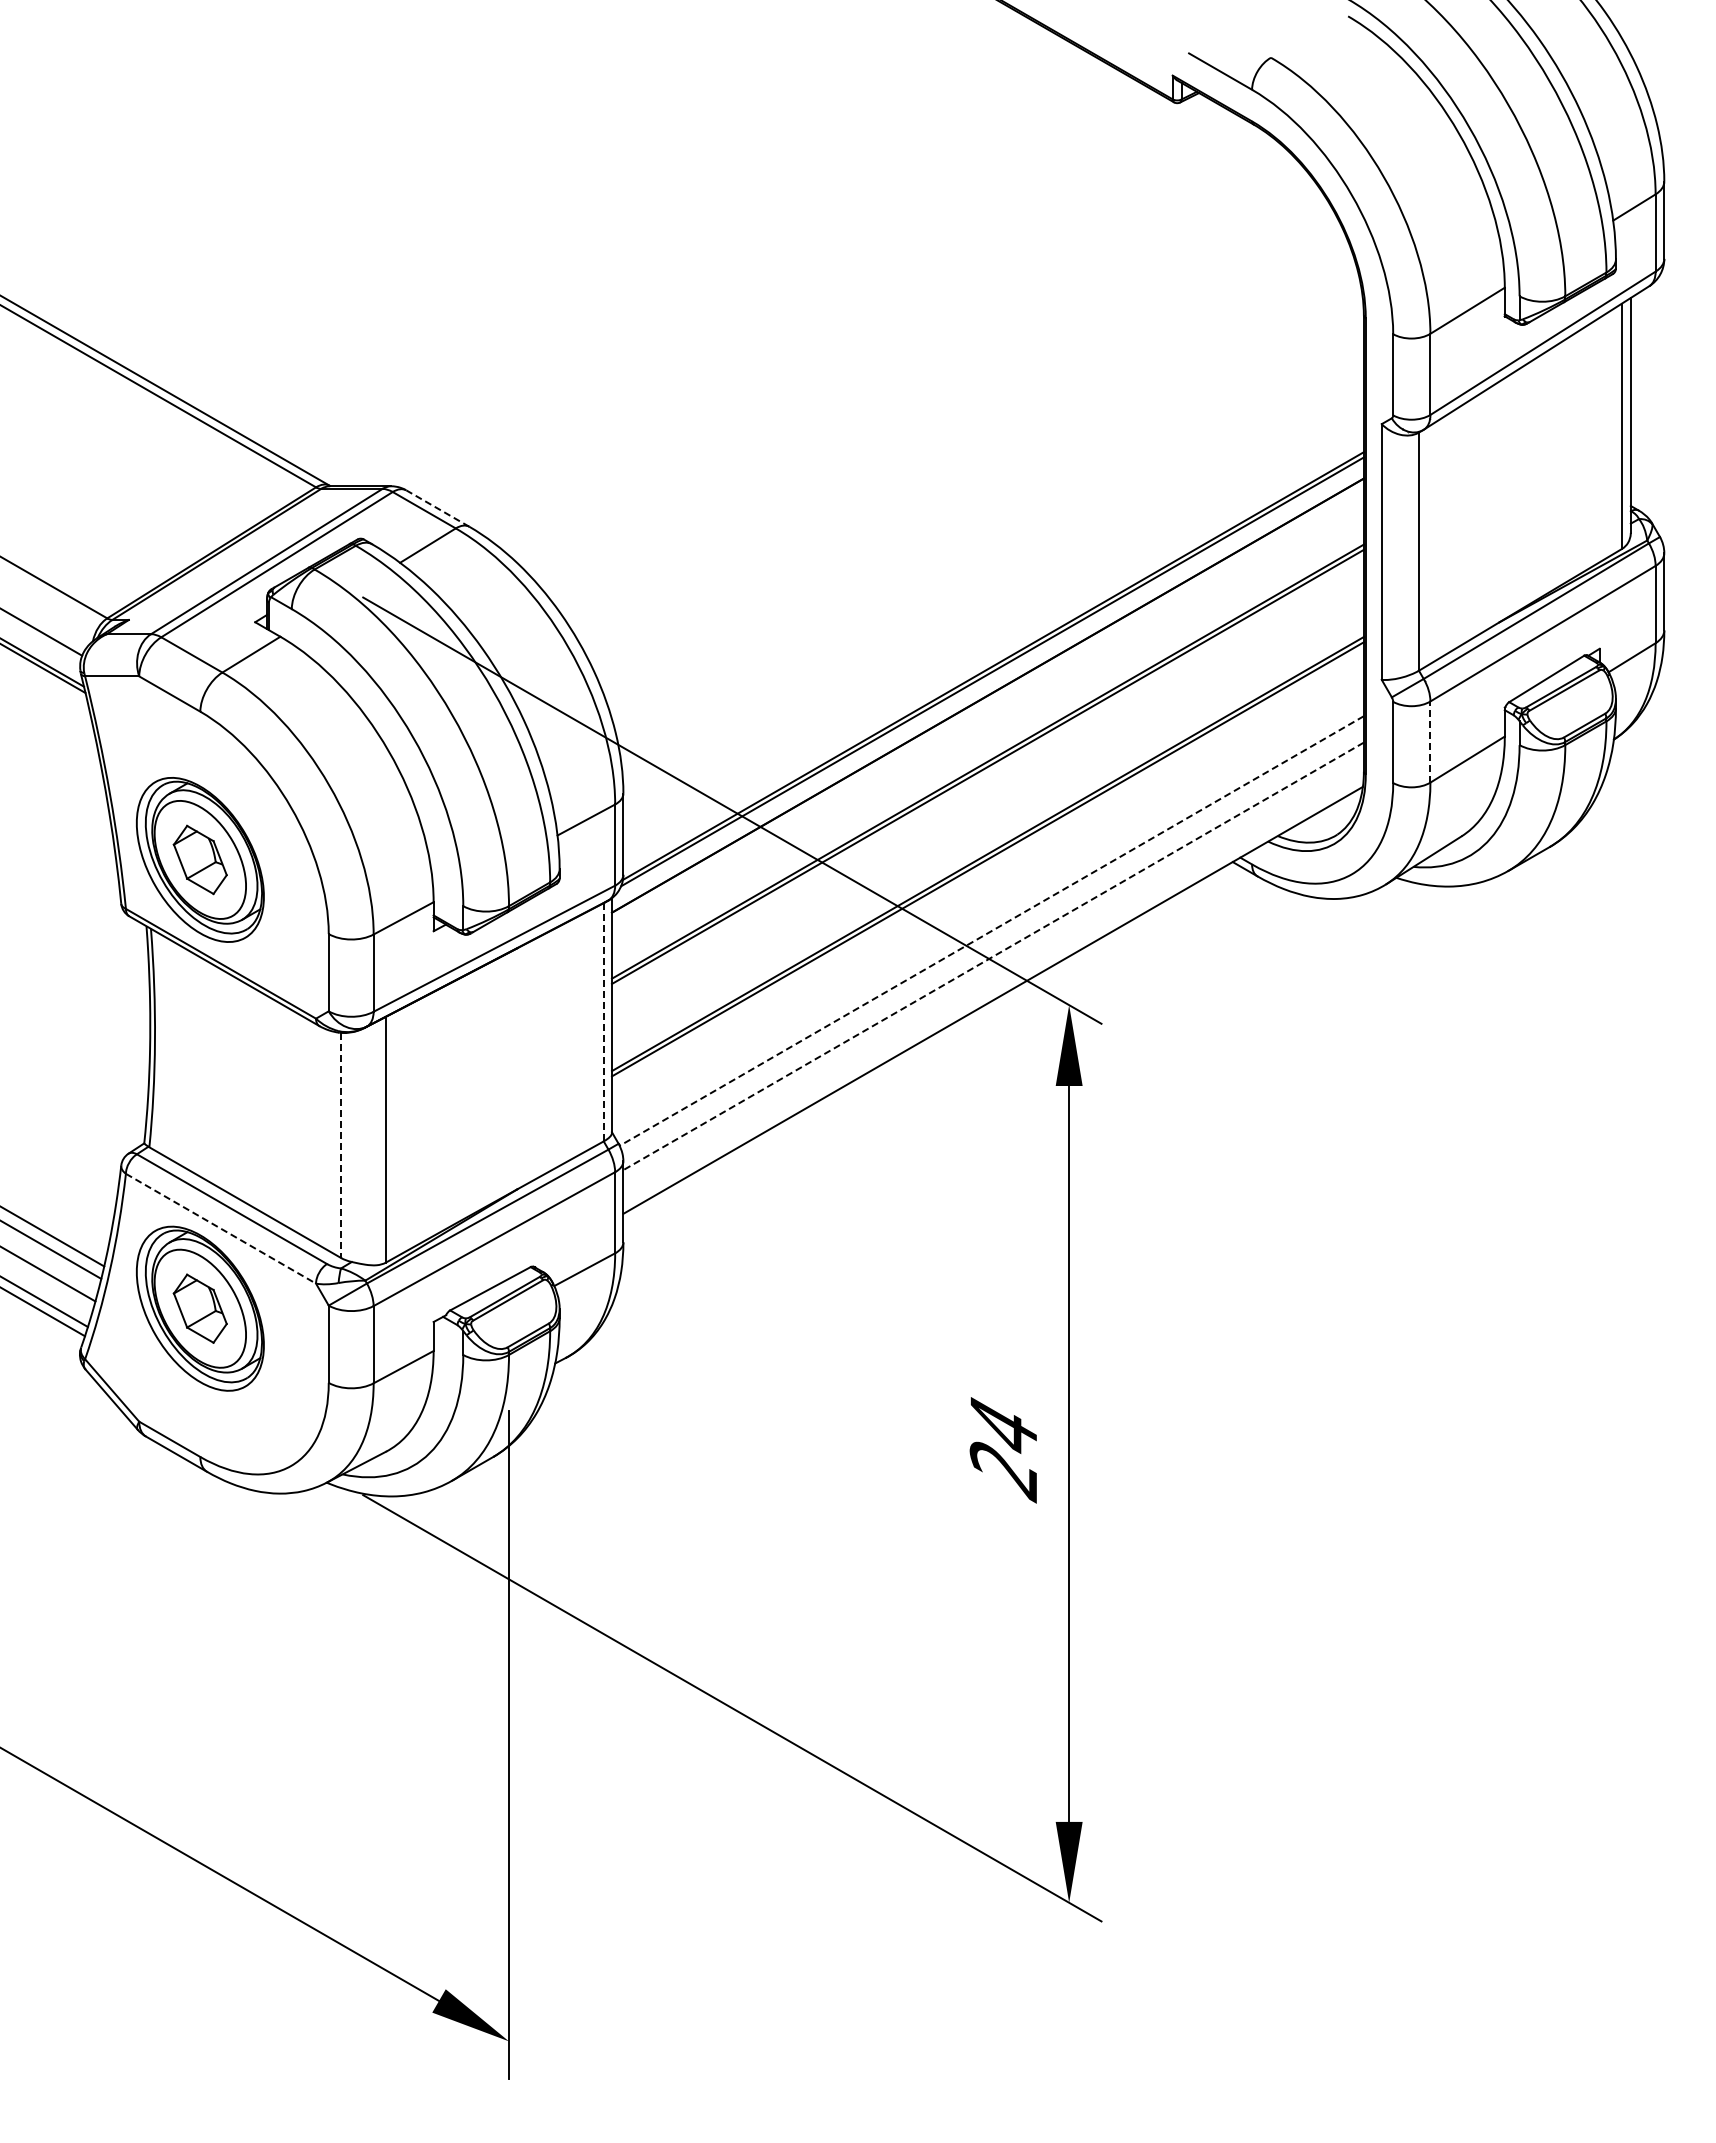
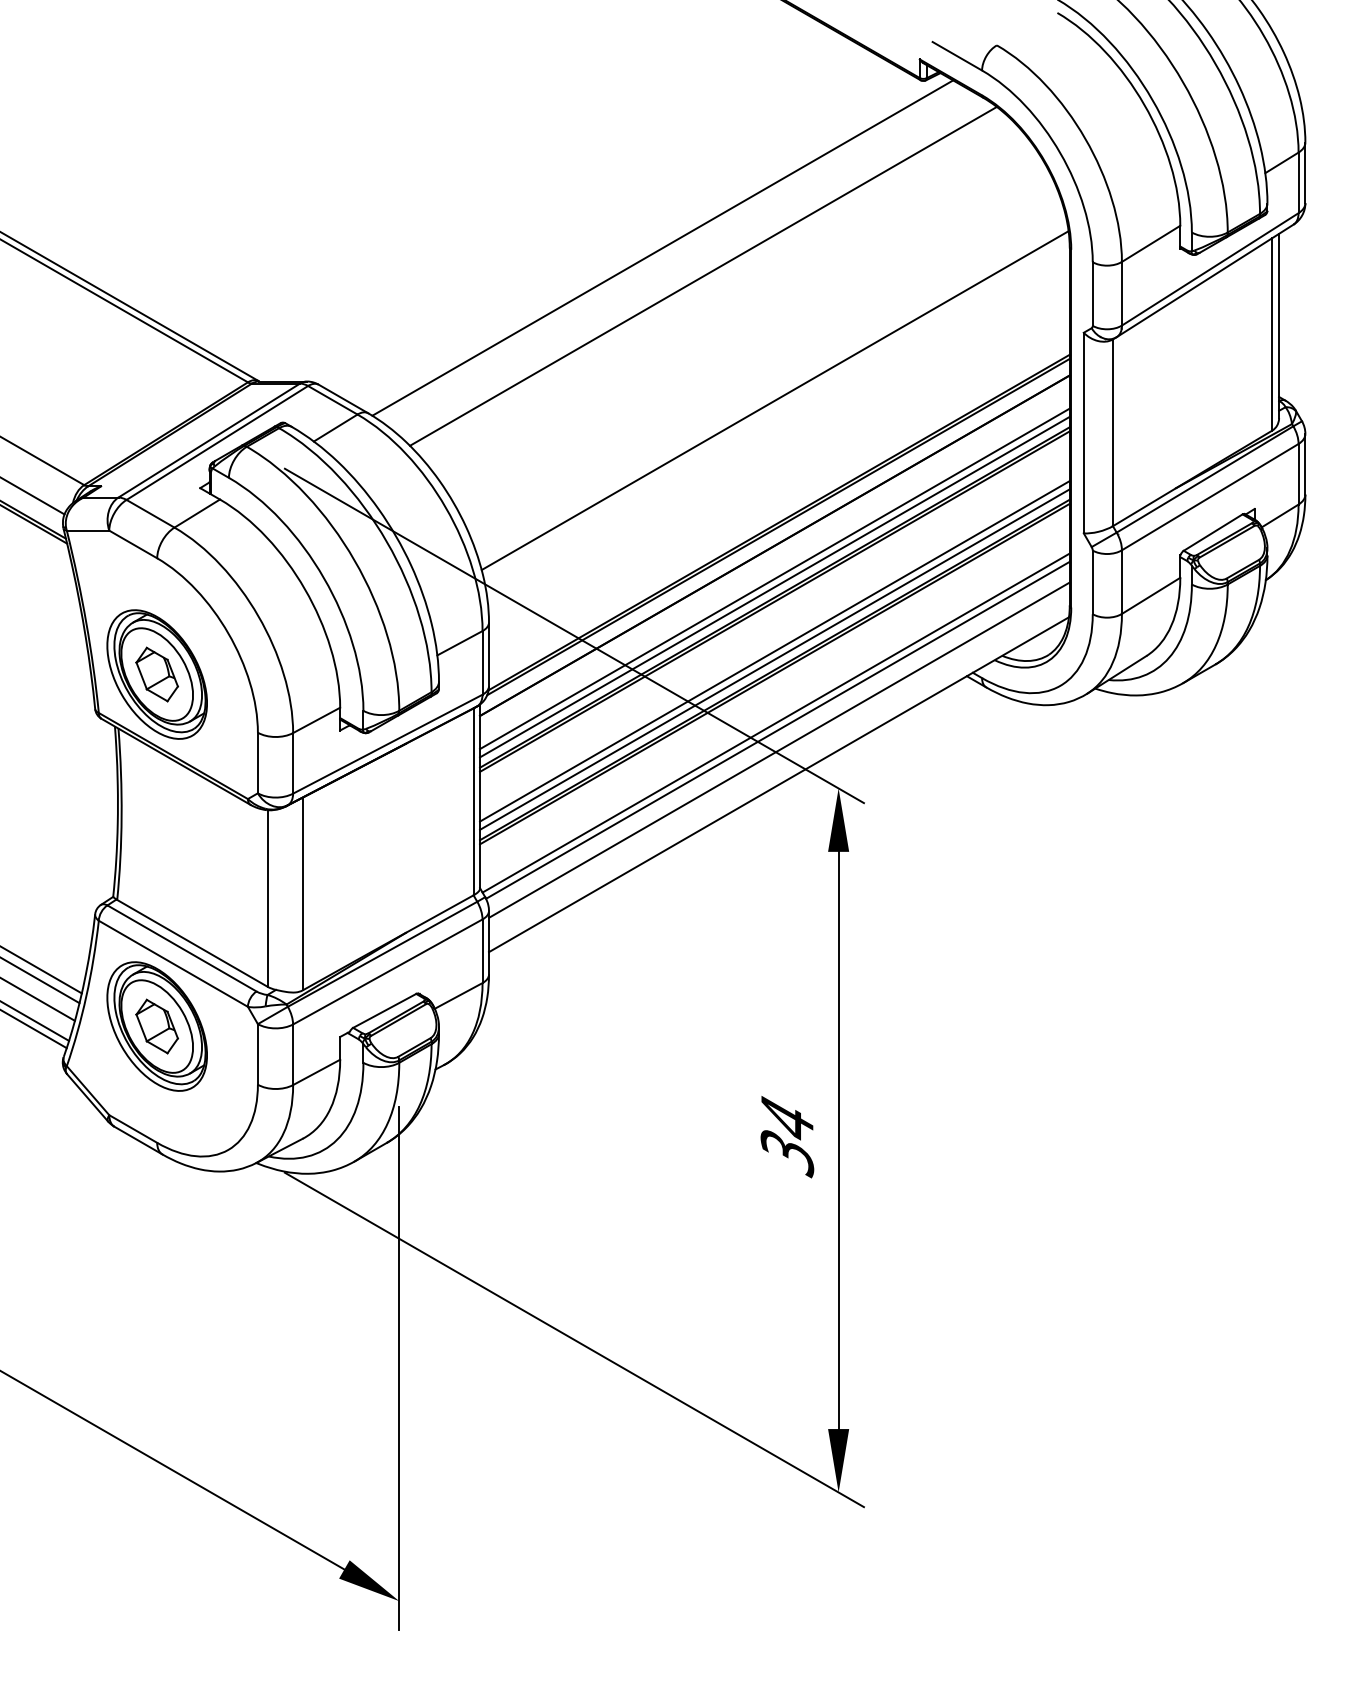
line: (844, 315) -> (662, 247), added
line: (896, 352) -> (703, 276), added
line: (437, 508) -> (343, 398), dashed -> solid
line: (988, 510) -> (775, 400), added
line: (987, 737) -> (774, 578), added
line: (1430, 742) -> (1122, 582), dashed -> solid
line: (987, 748) -> (774, 587), added
line: (987, 830) -> (774, 651), added
line: (987, 840) -> (774, 659), added
line: (989, 921) -> (776, 722), added
line: (991, 931) -> (777, 730), dashed -> solid
line: (993, 956) -> (779, 750), dashed -> solid
line: (603, 1022) -> (473, 802), dashed -> solid
line: (340, 1145) -> (267, 898), dashed -> solid
line: (220, 1228) -> (173, 963), dashed -> solid
text: (1003, 1471) -> (787, 1154), 24 -> 34

